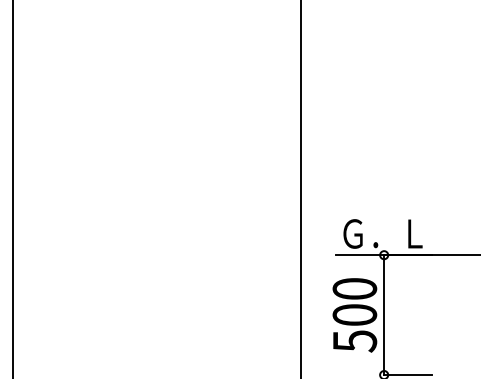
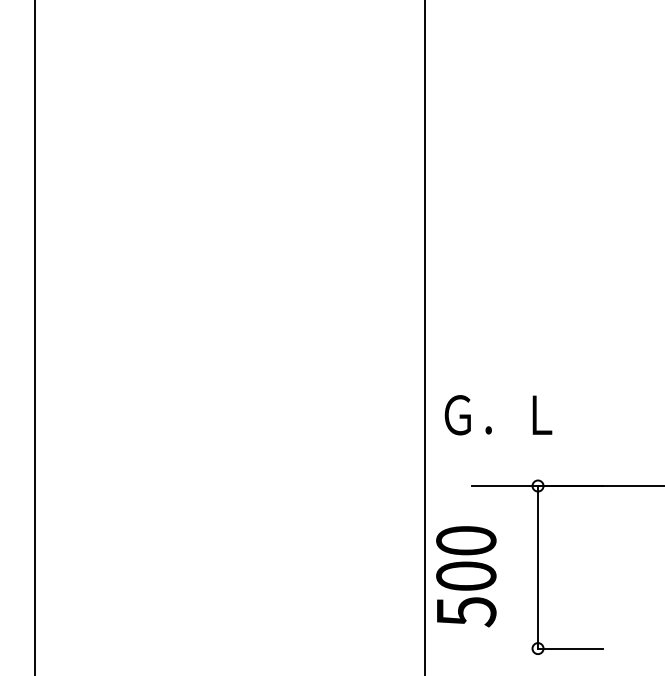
text: (383, 234) -> (498, 415), moved
text: (355, 315) -> (466, 576), moved

